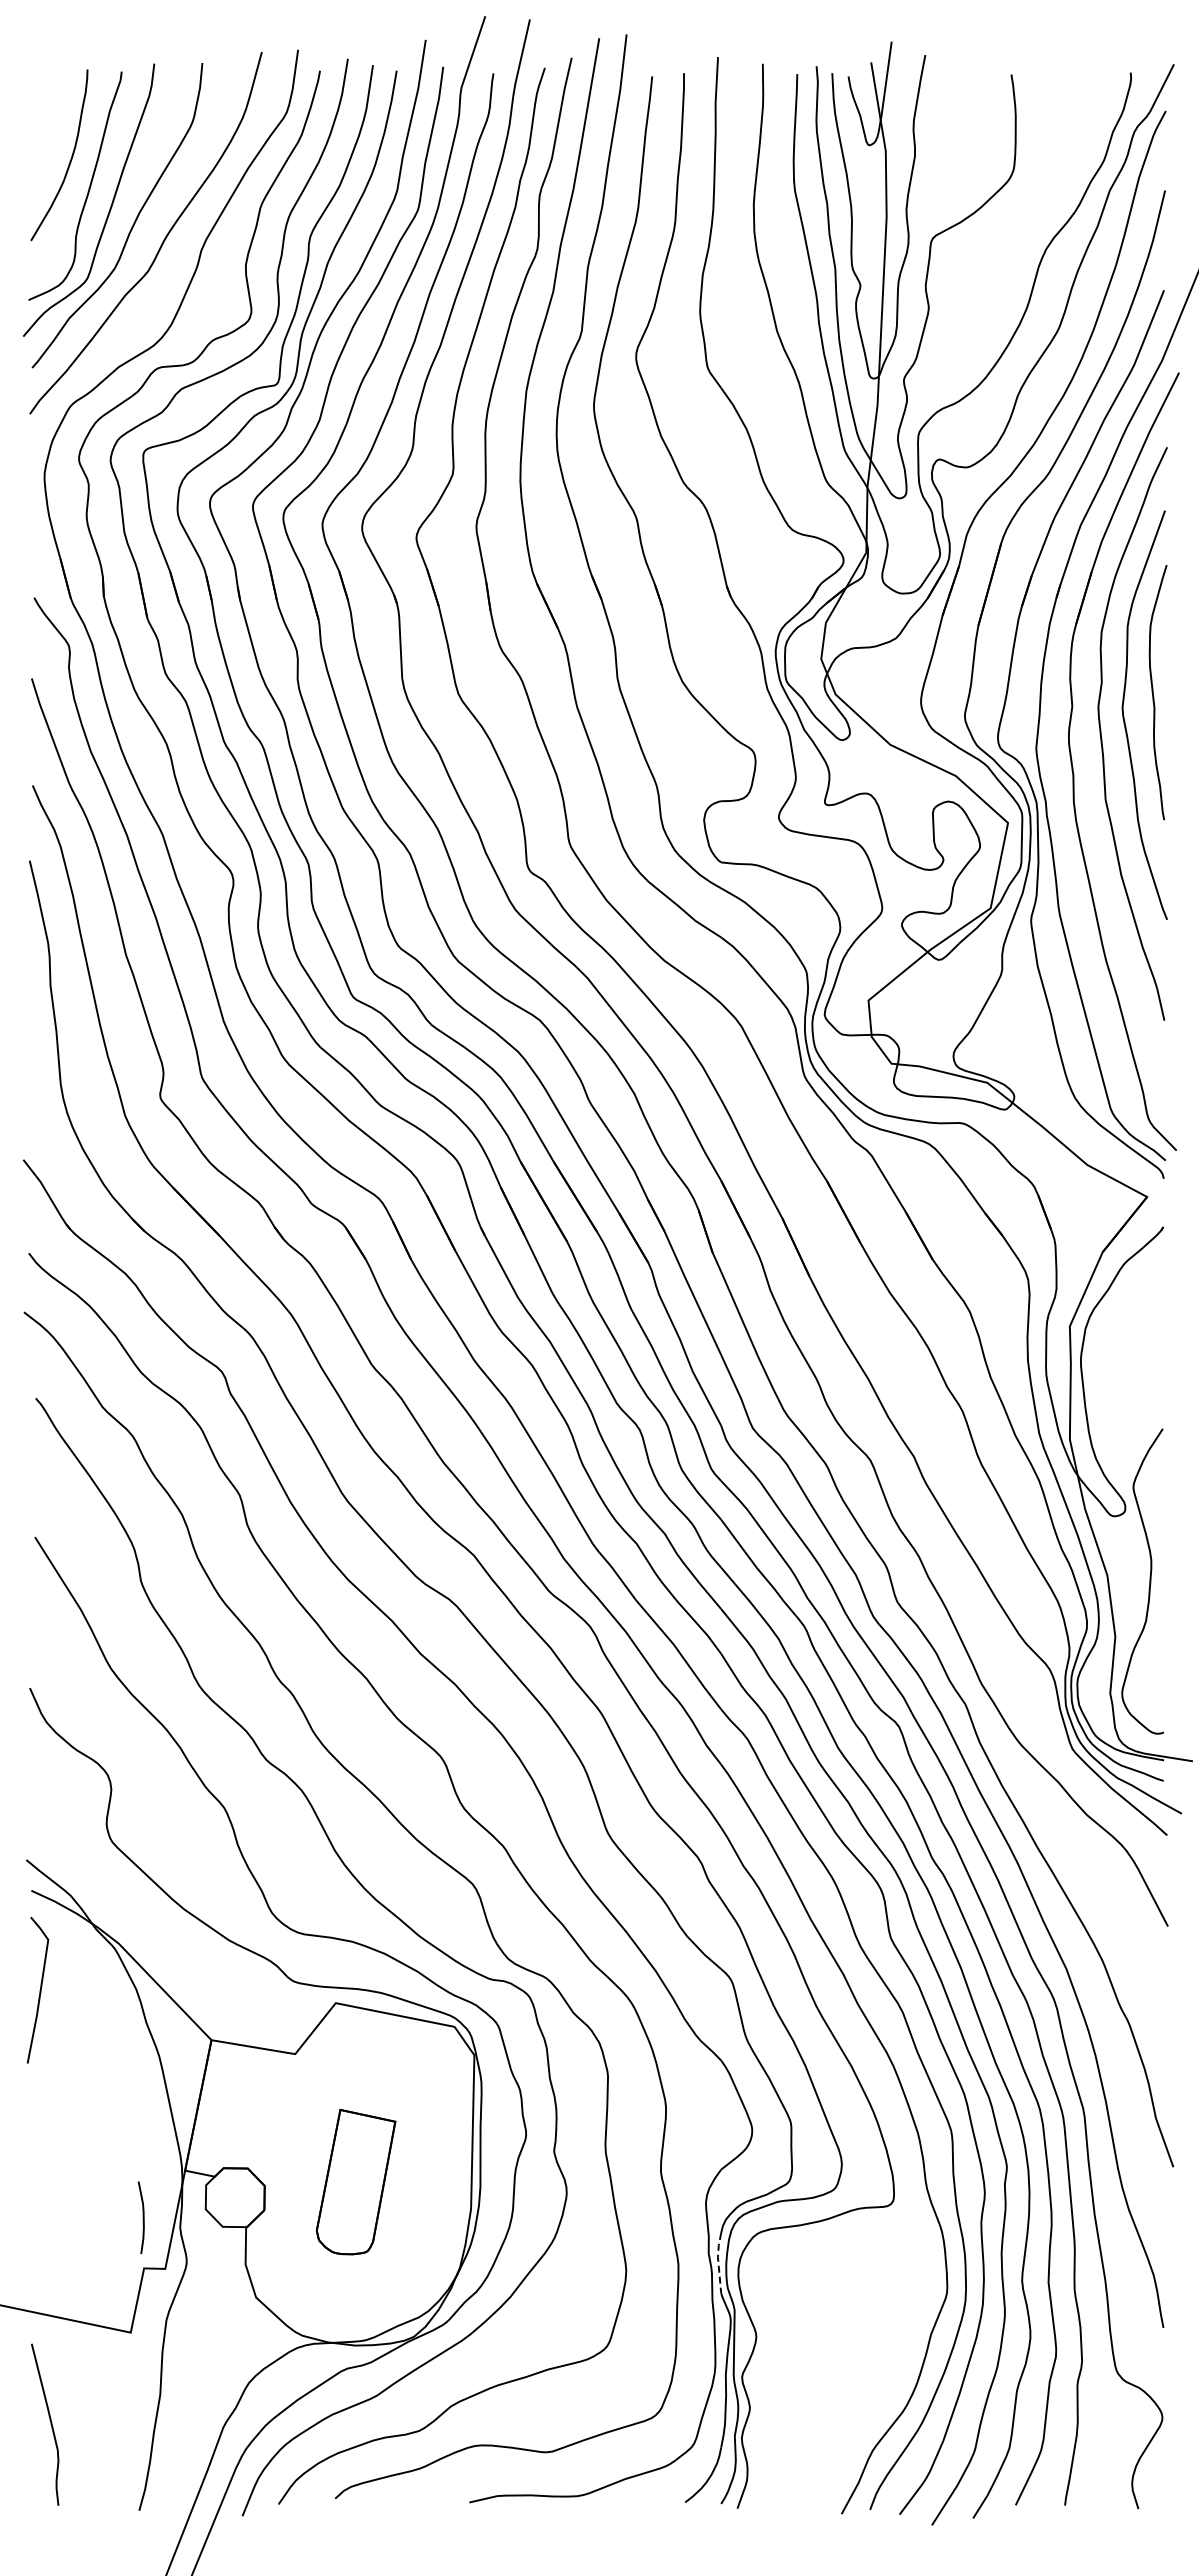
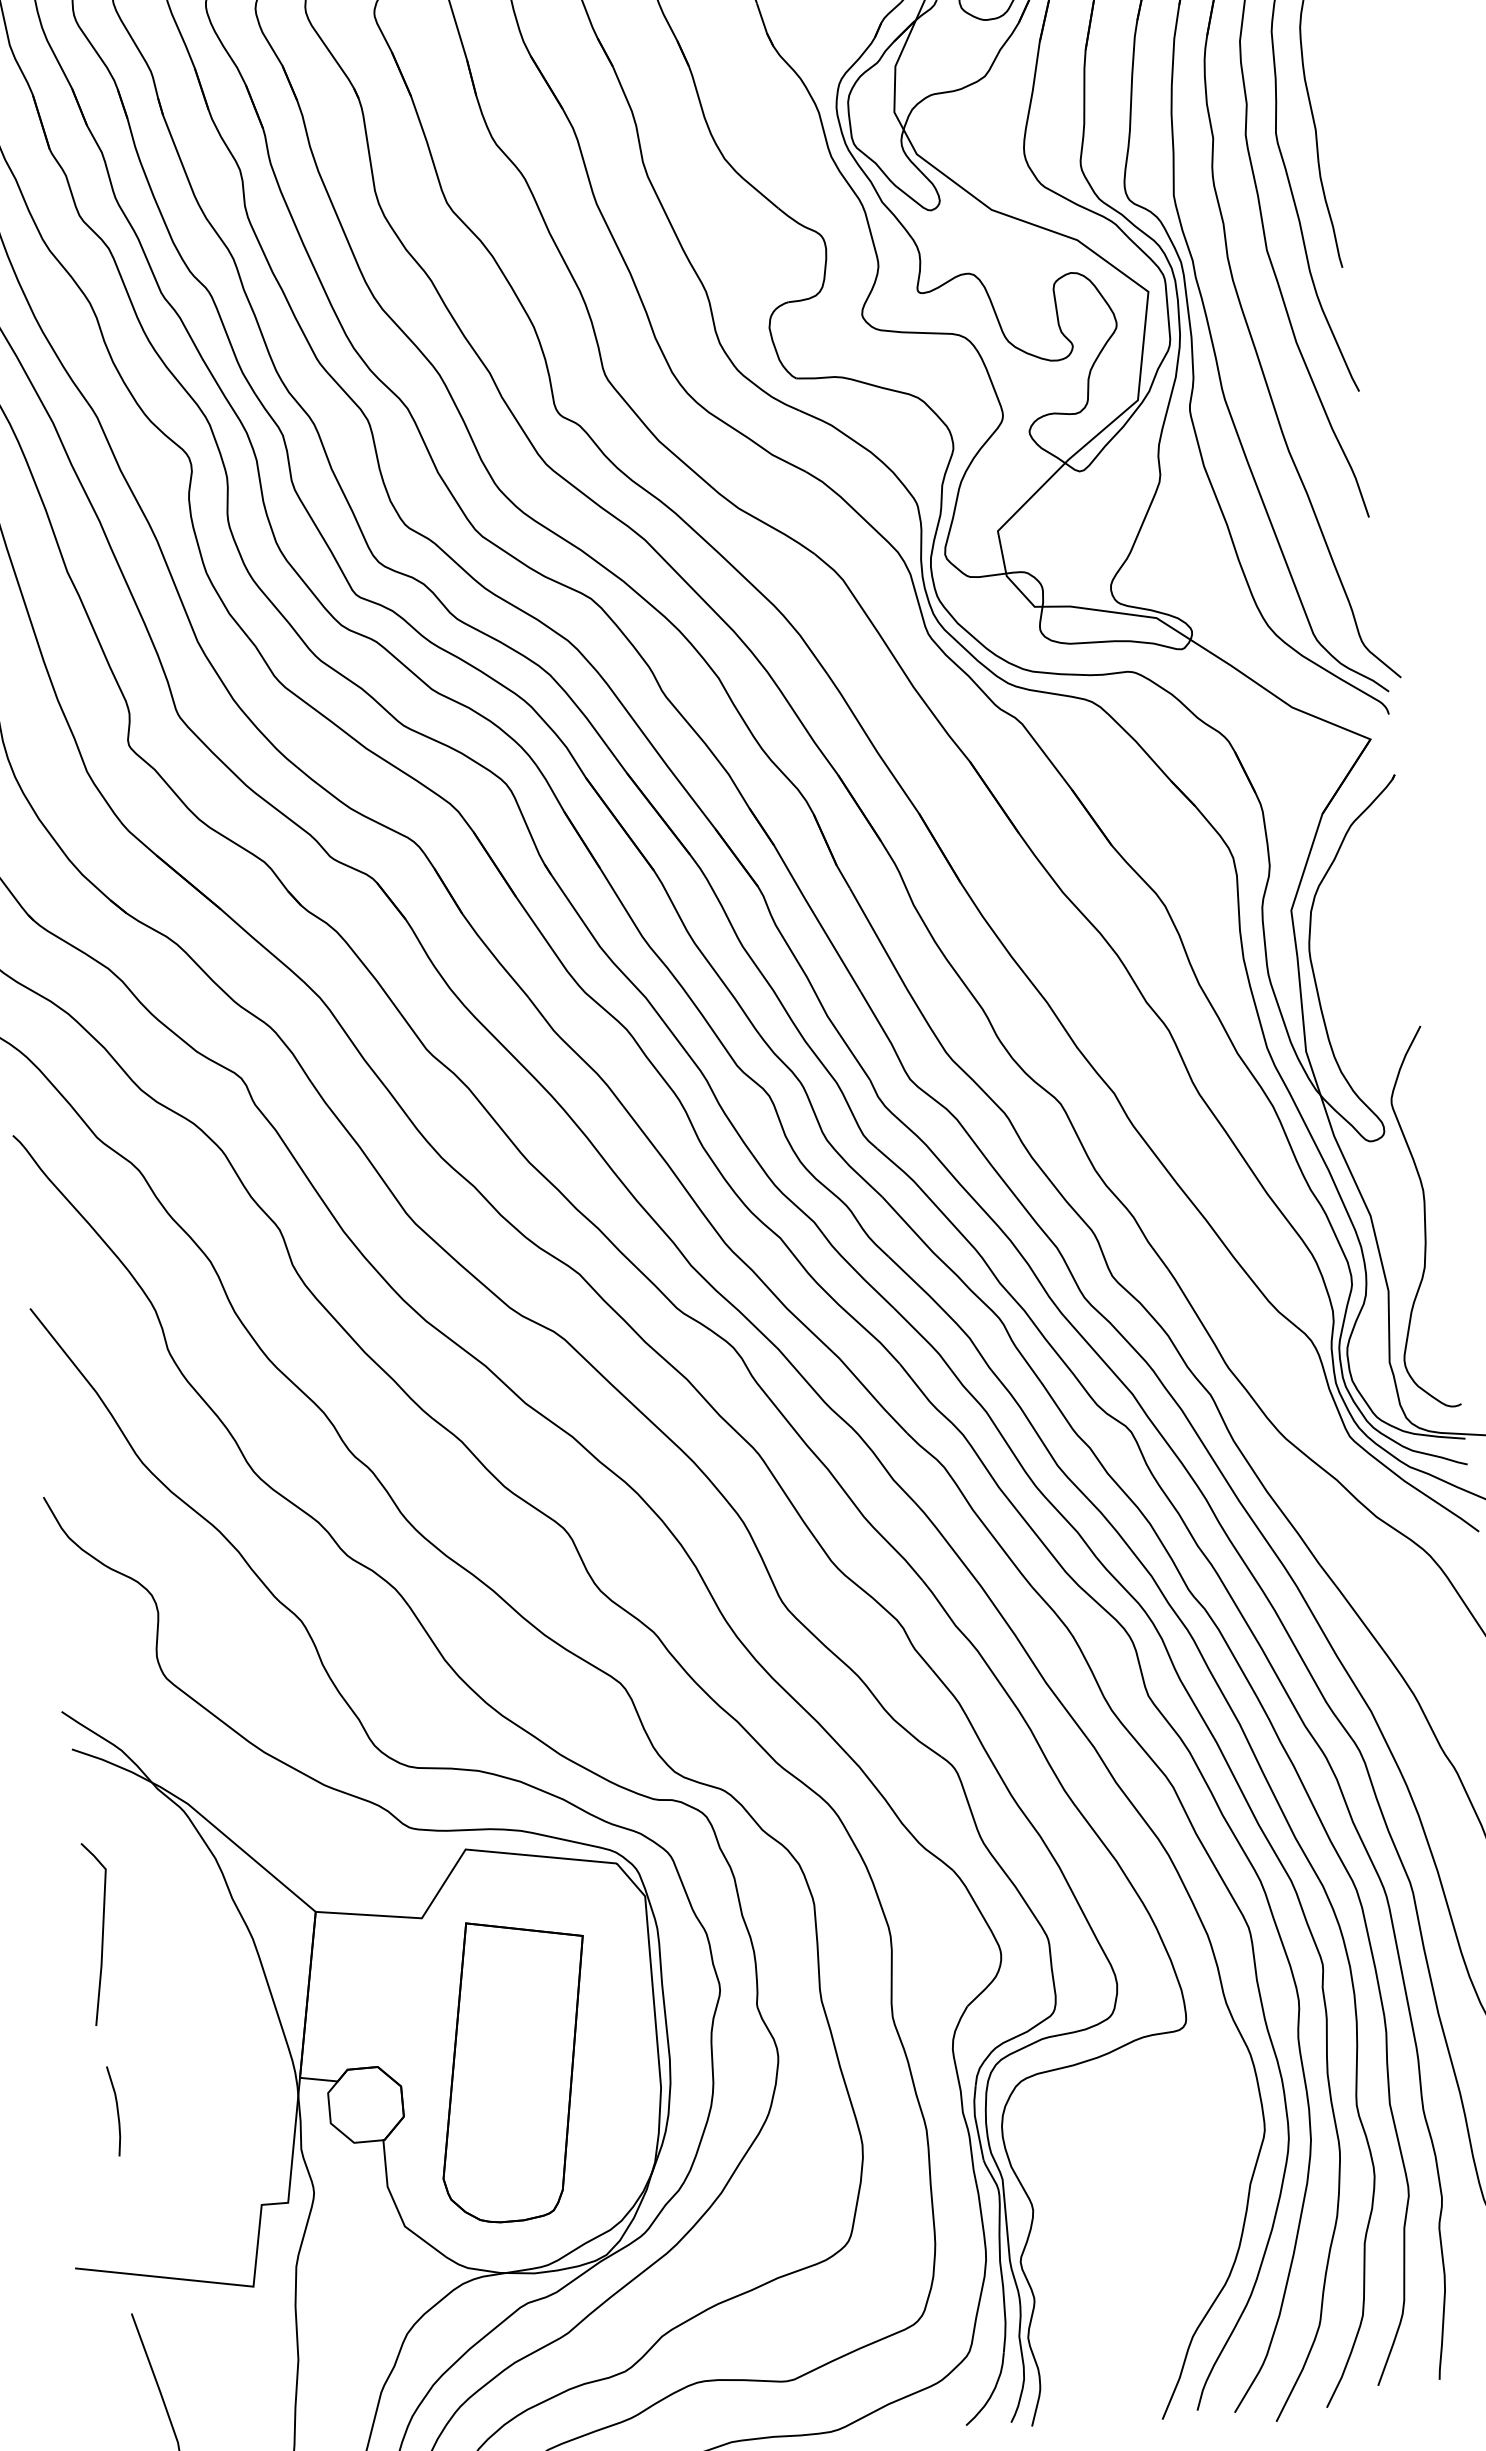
line: (39, 1990) -> (101, 1933), moved
part: (355, 2181) -> (513, 2069), size x1.67
curve: (142, 2217) -> (116, 2110), moved
line: (718, 2262) -> (976, 2122), dashed -> solid

